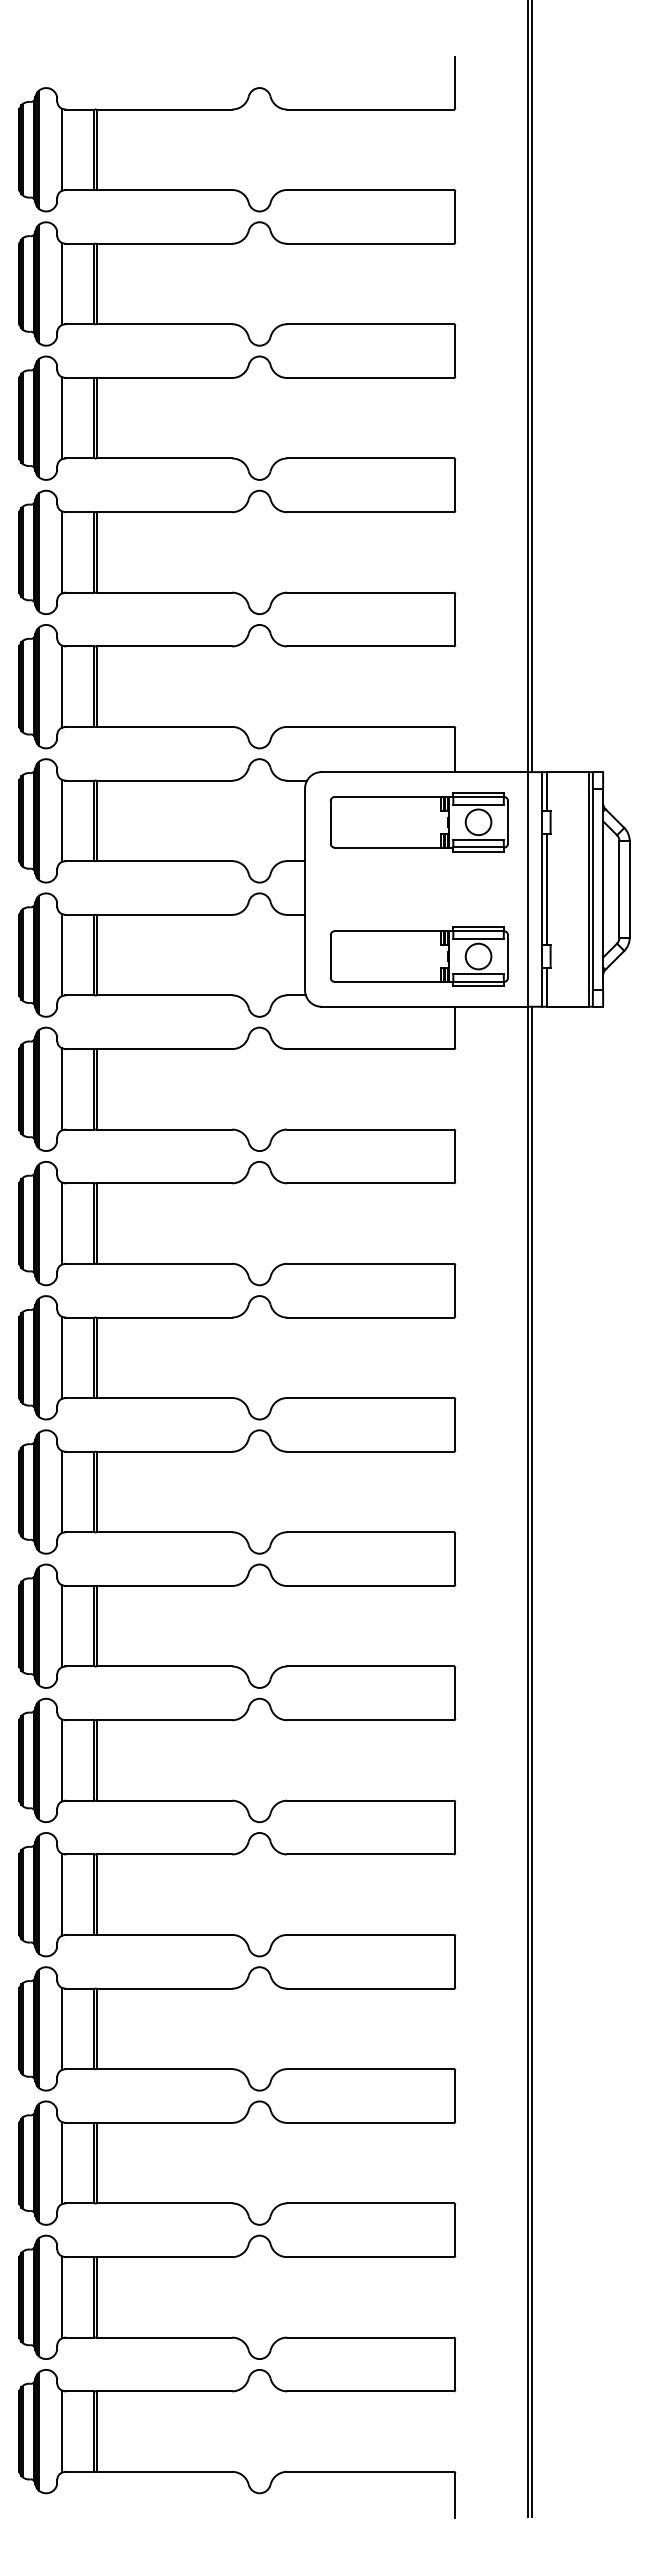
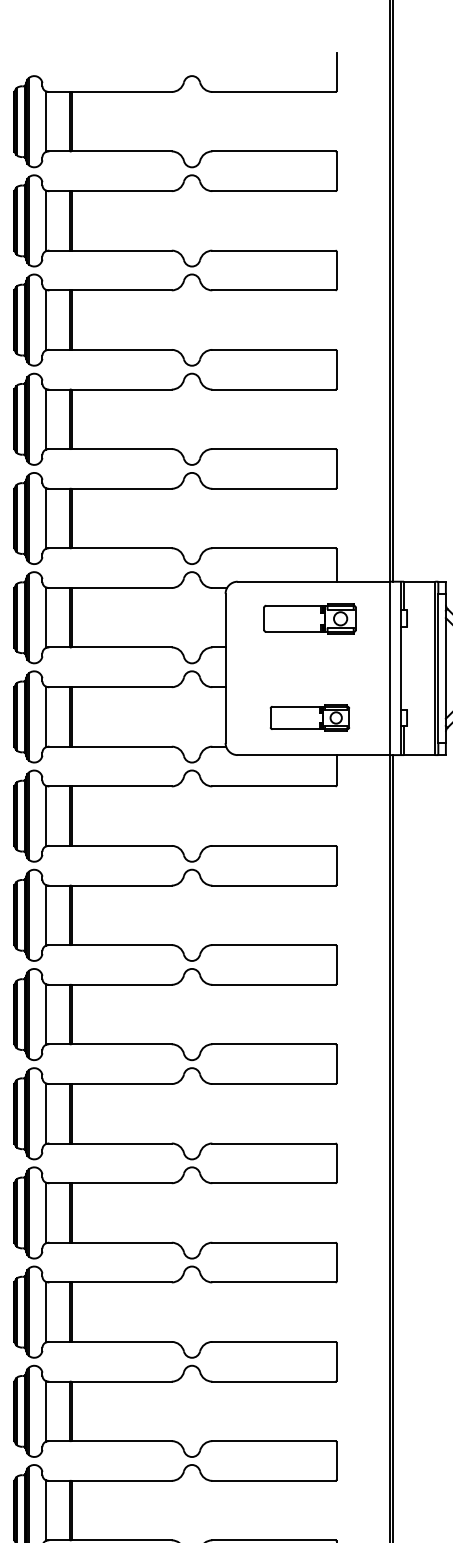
part: (418, 822) -> (309, 618), size x0.7
line: (546, 889) -> (404, 668), removed
part: (418, 956) -> (309, 717), size x0.6

